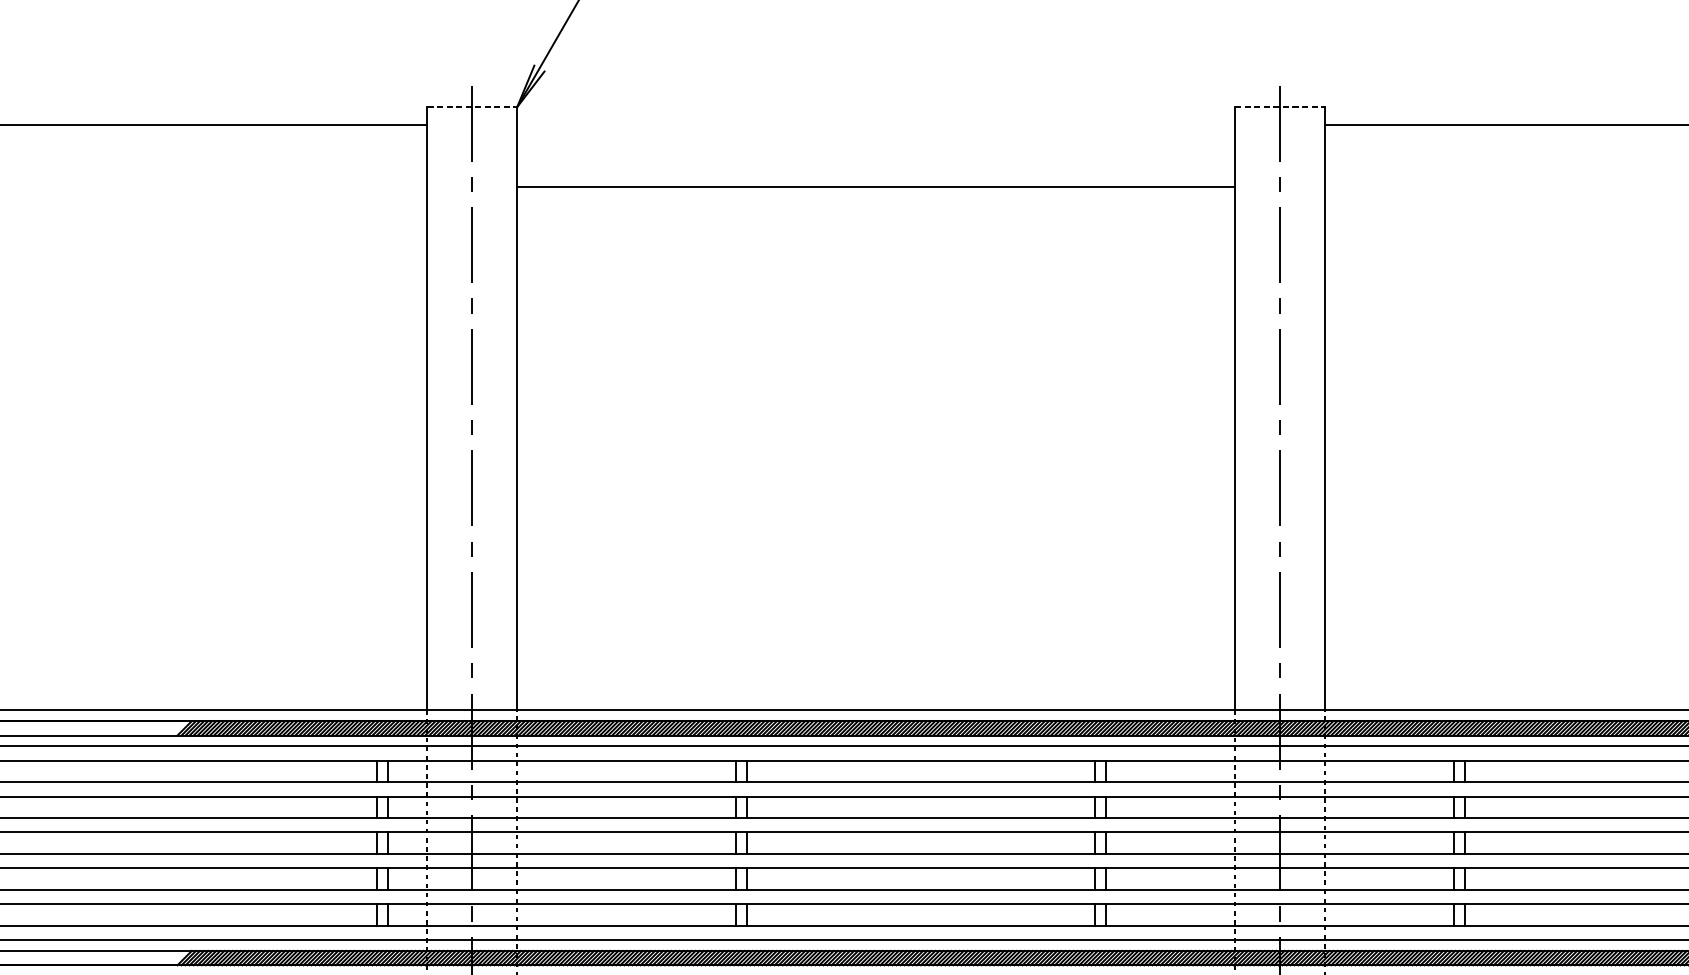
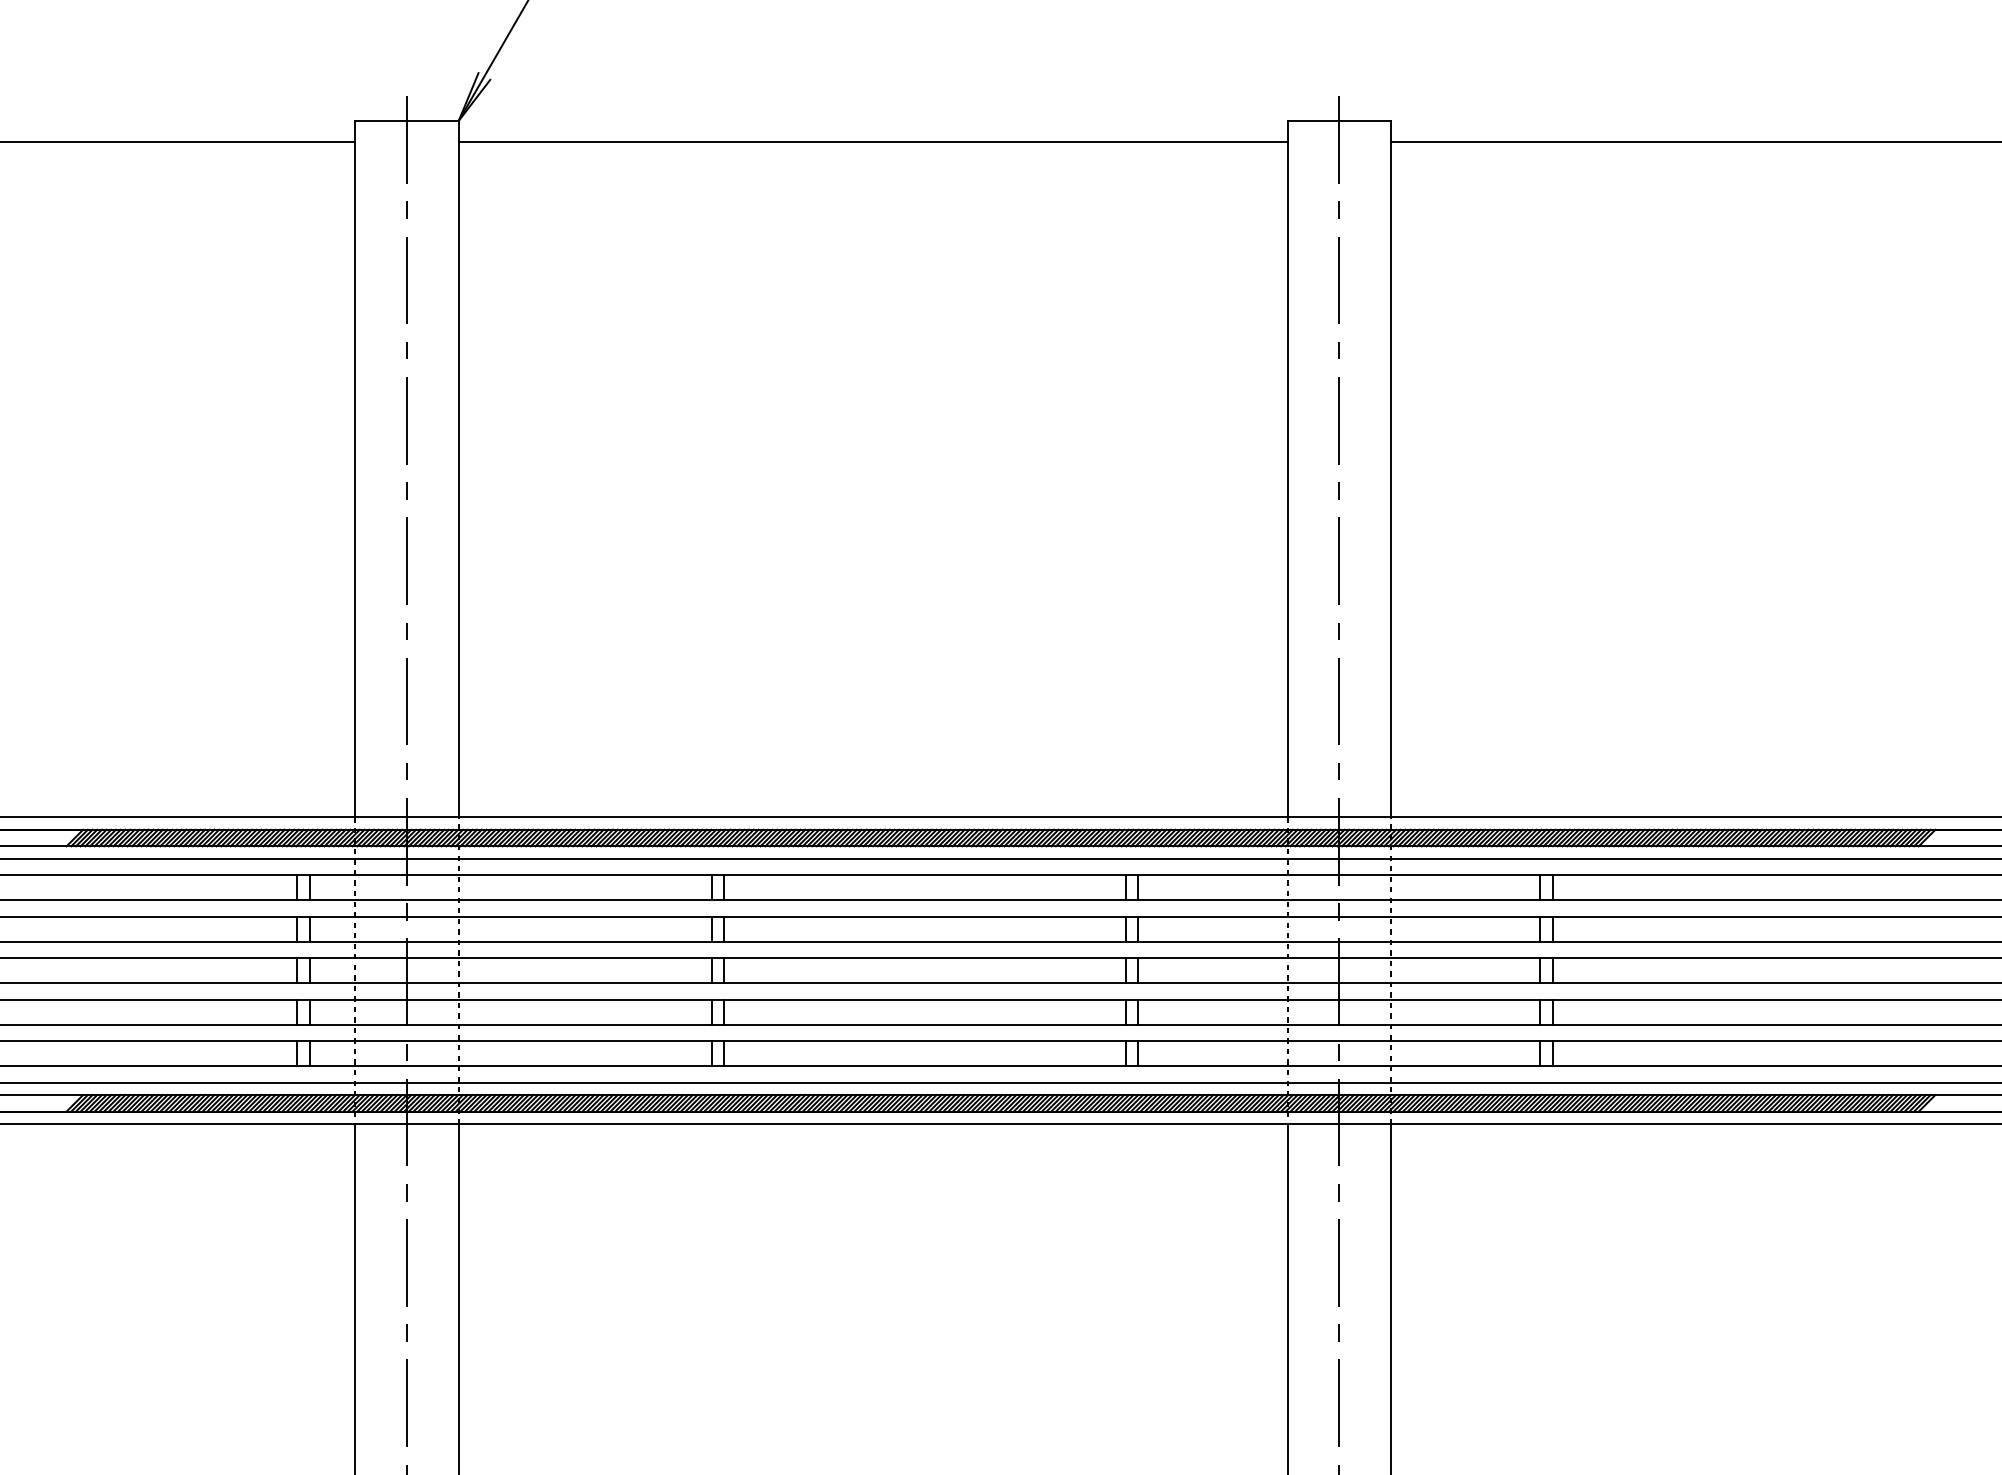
line: (471, 107) -> (406, 121), dashed -> solid
line: (1280, 107) -> (1339, 121), dashed -> solid
line: (875, 186) -> (872, 141), moved

